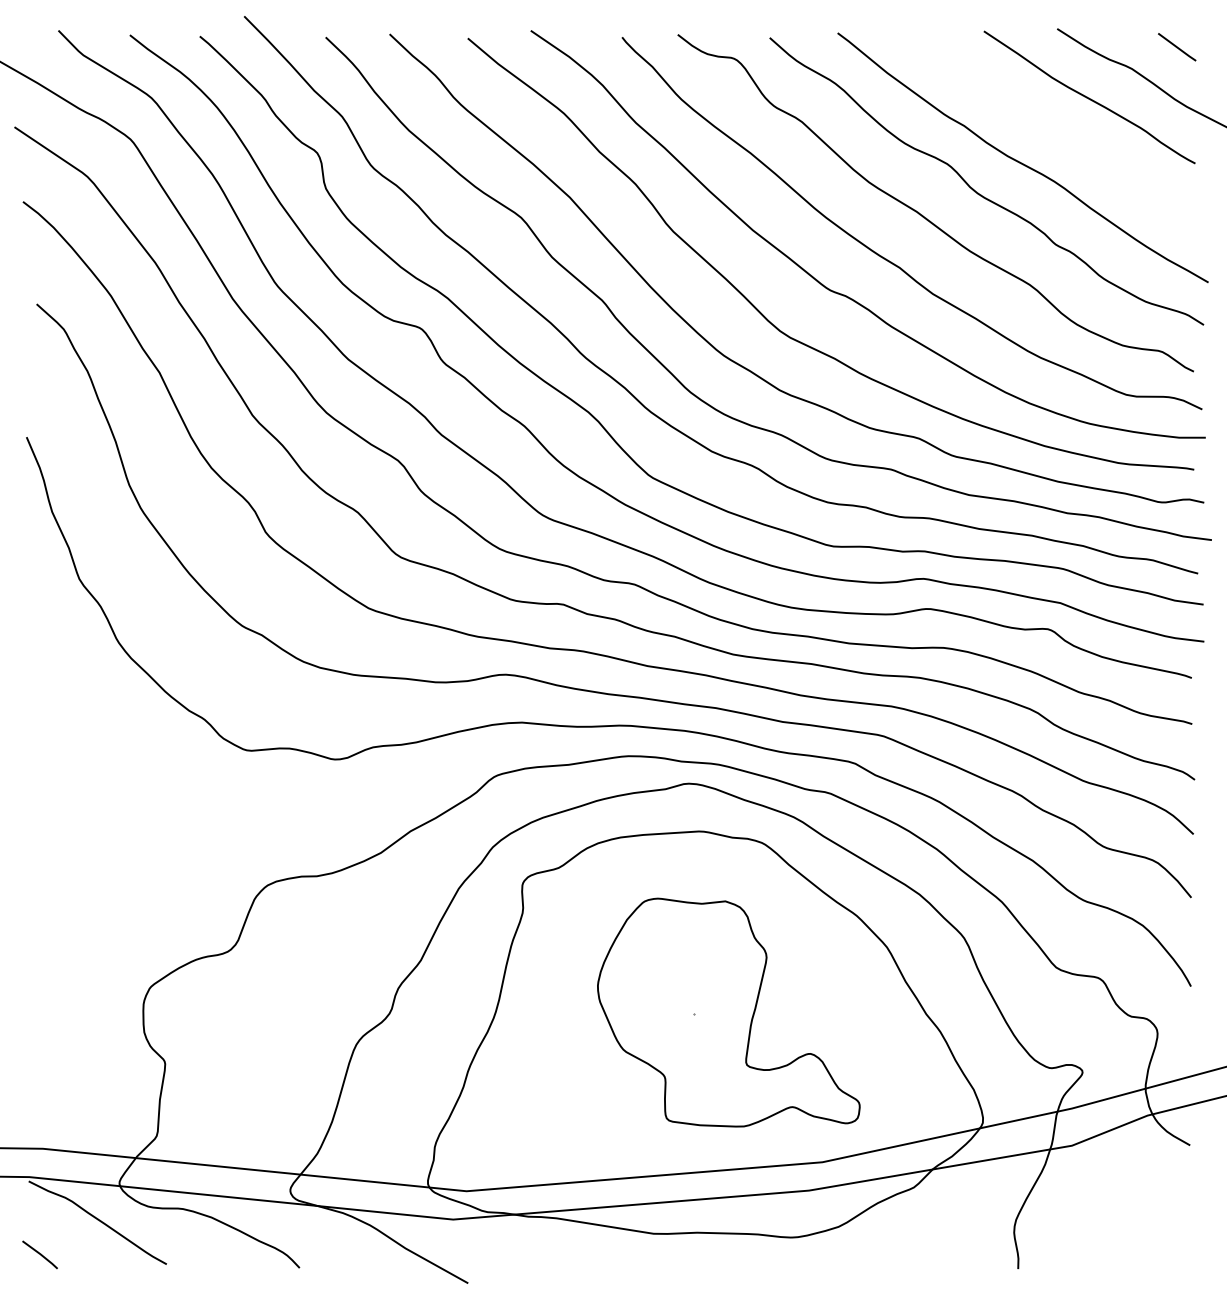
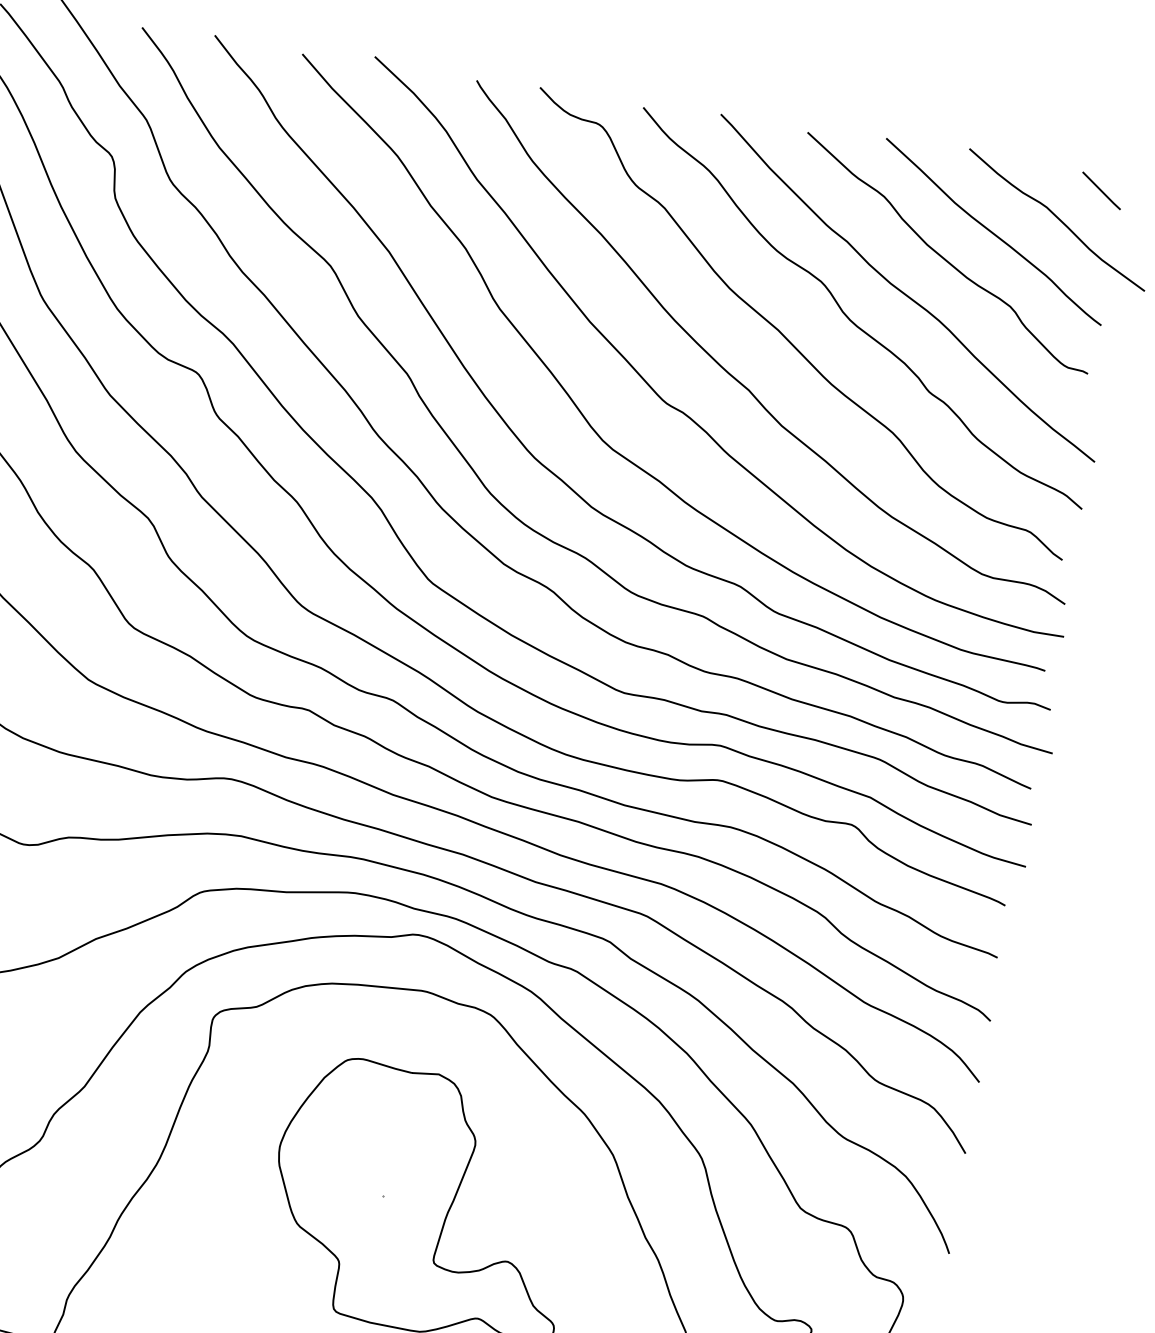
curve: (1049, 125) -> (943, 256), added

